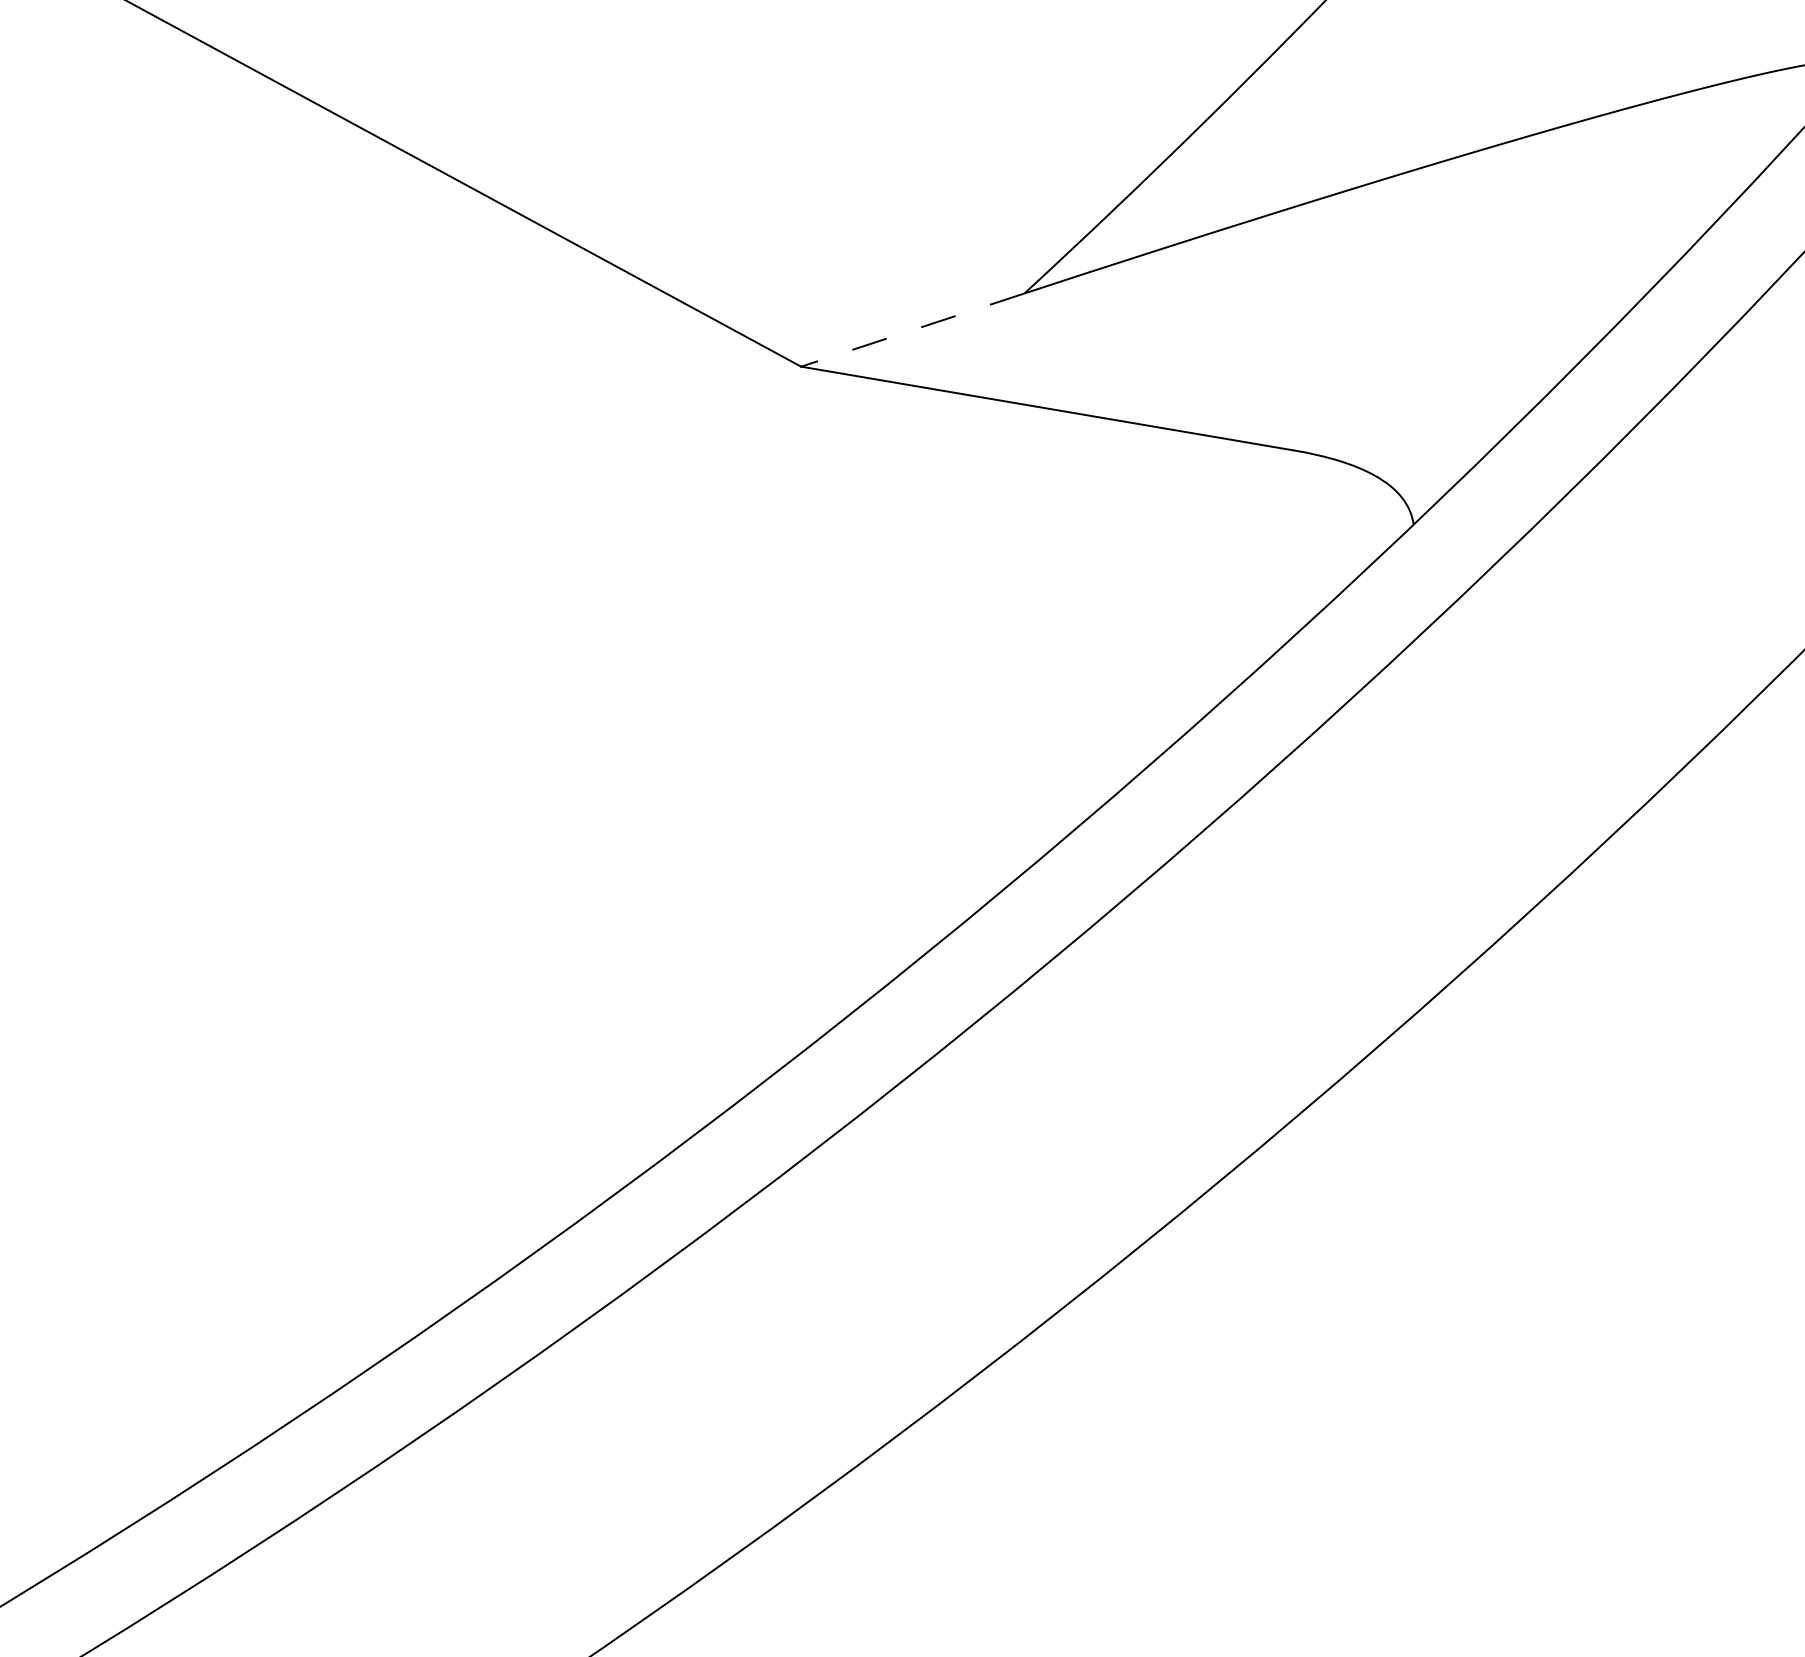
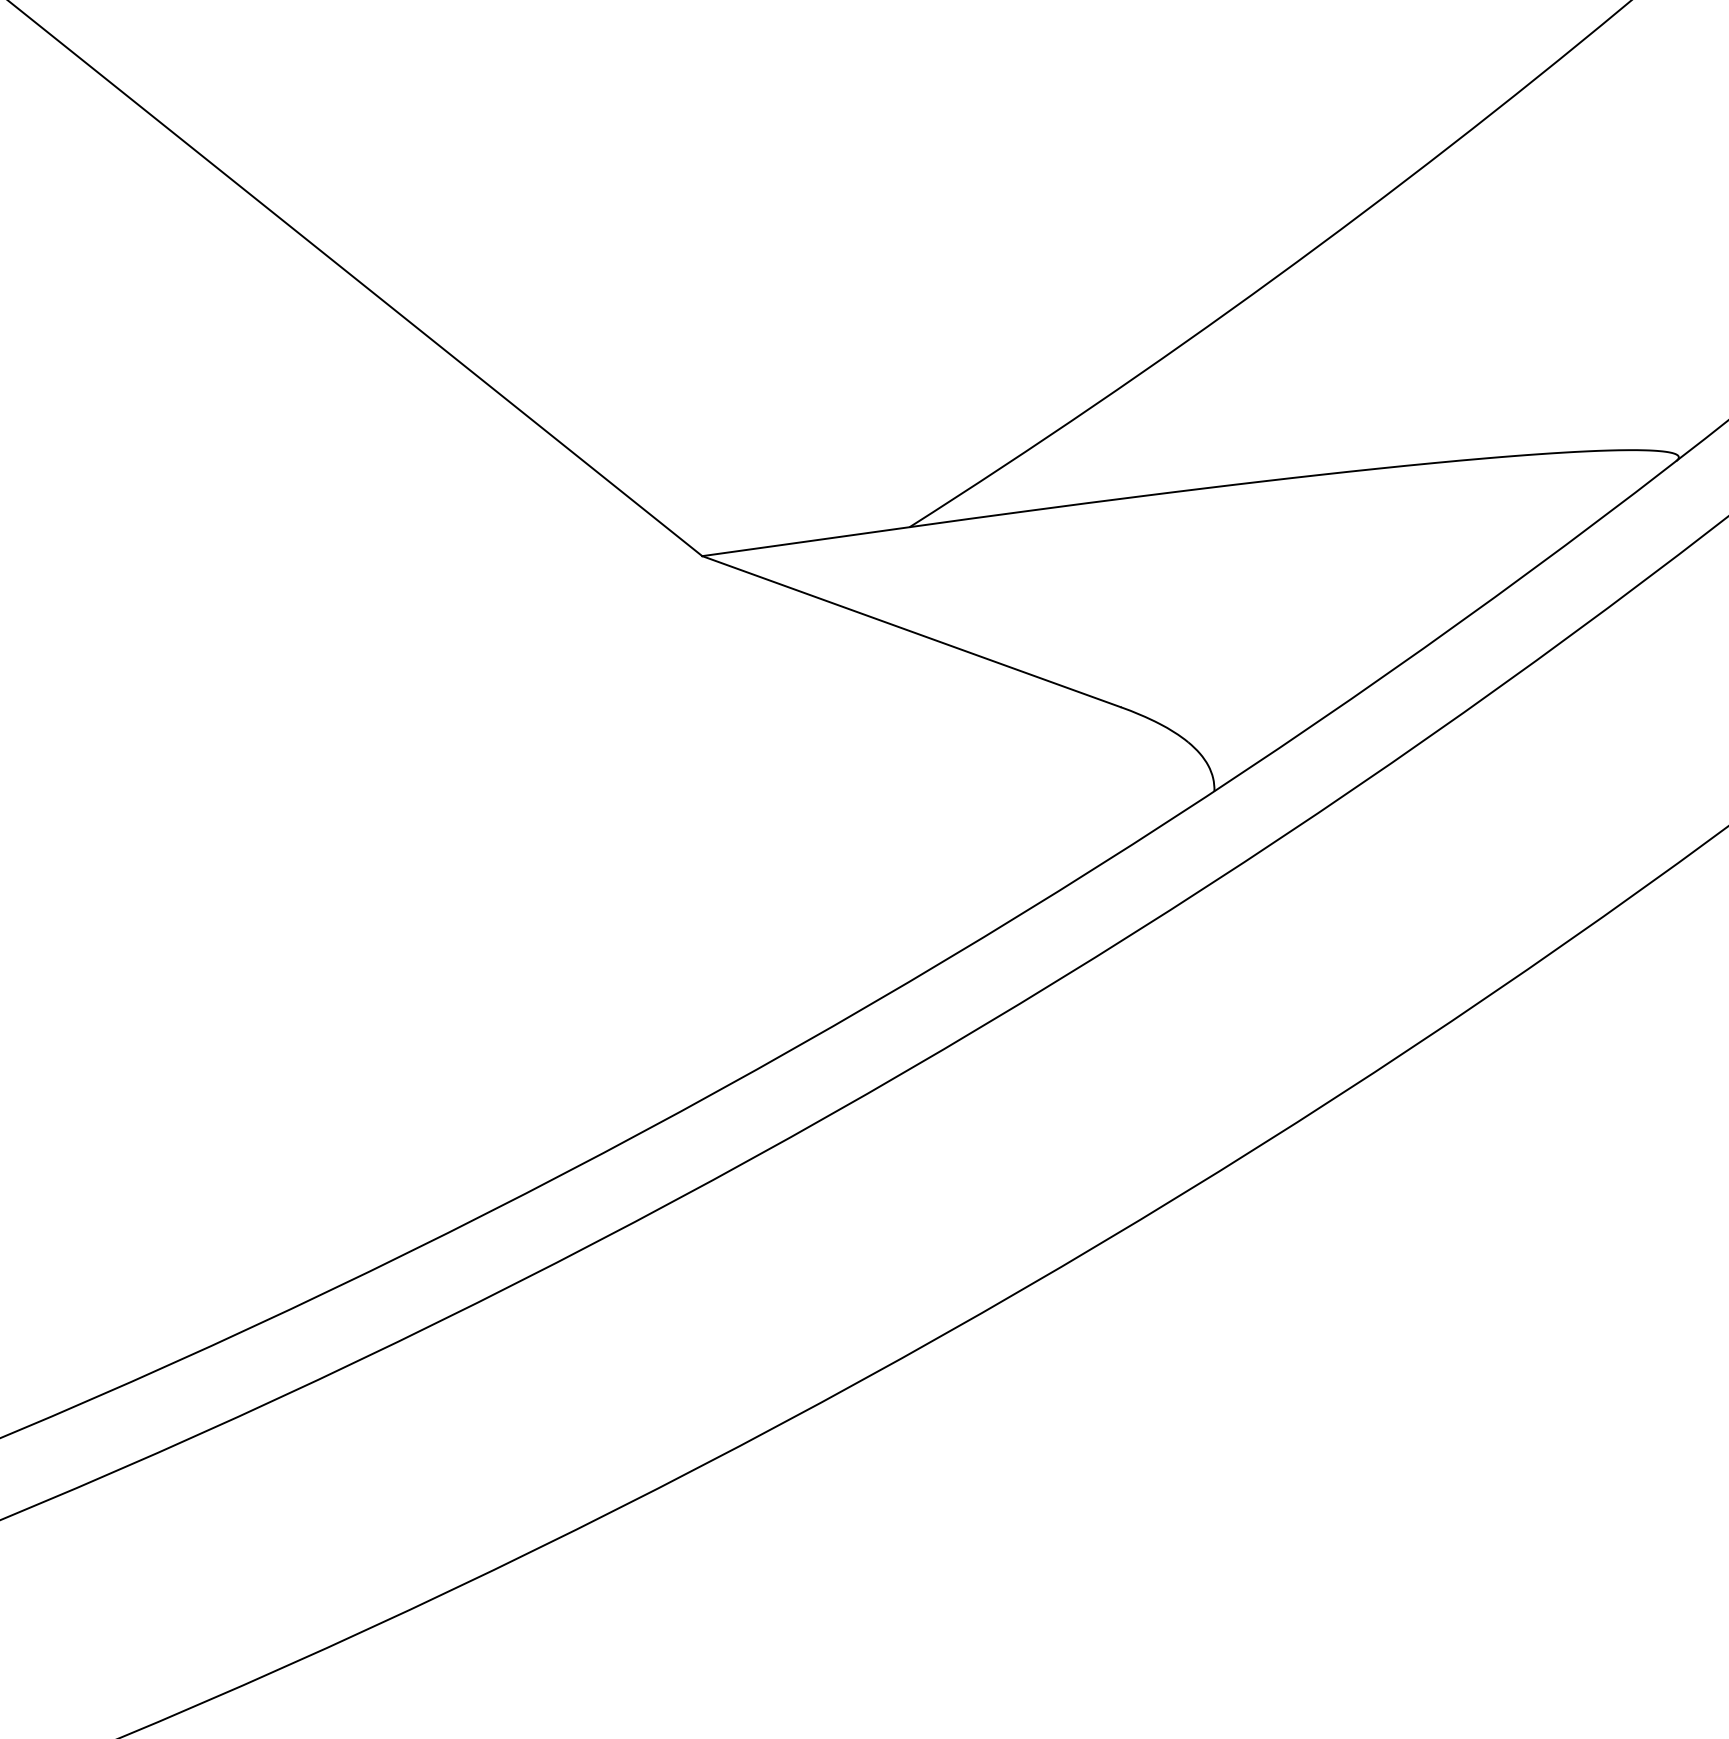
line: (912, 329) -> (805, 541), dashed -> solid

